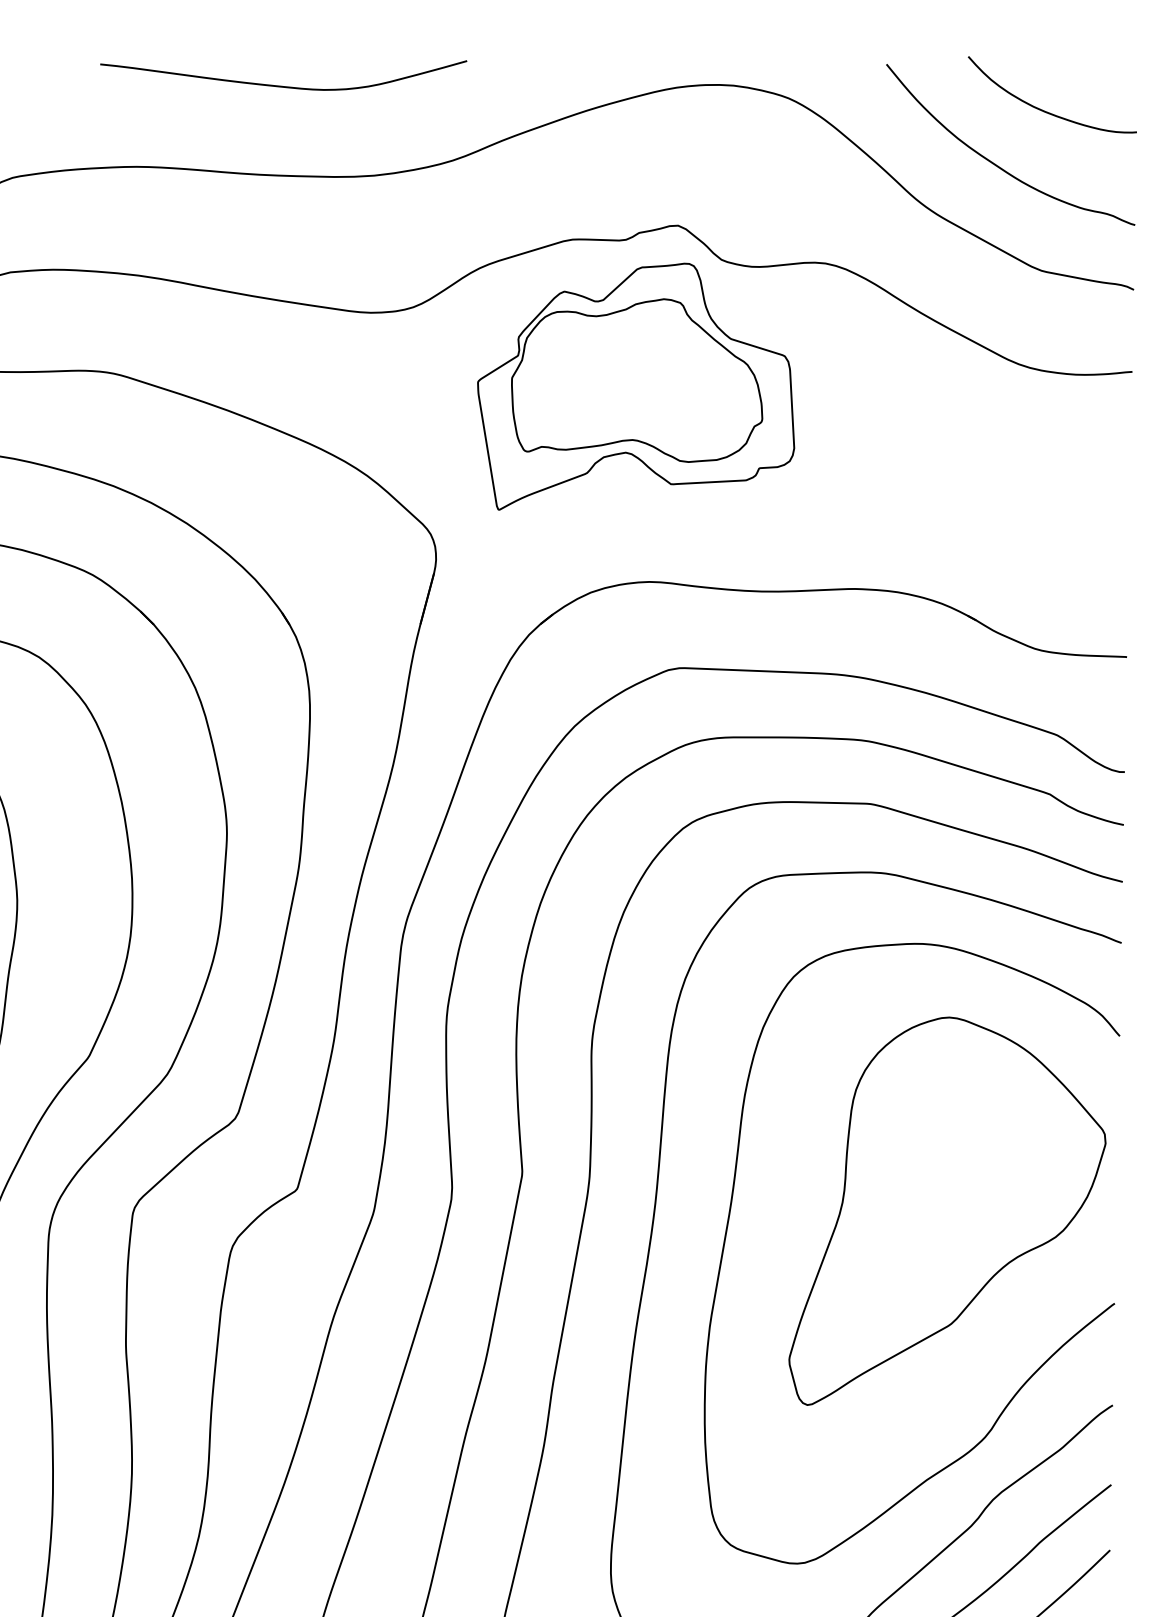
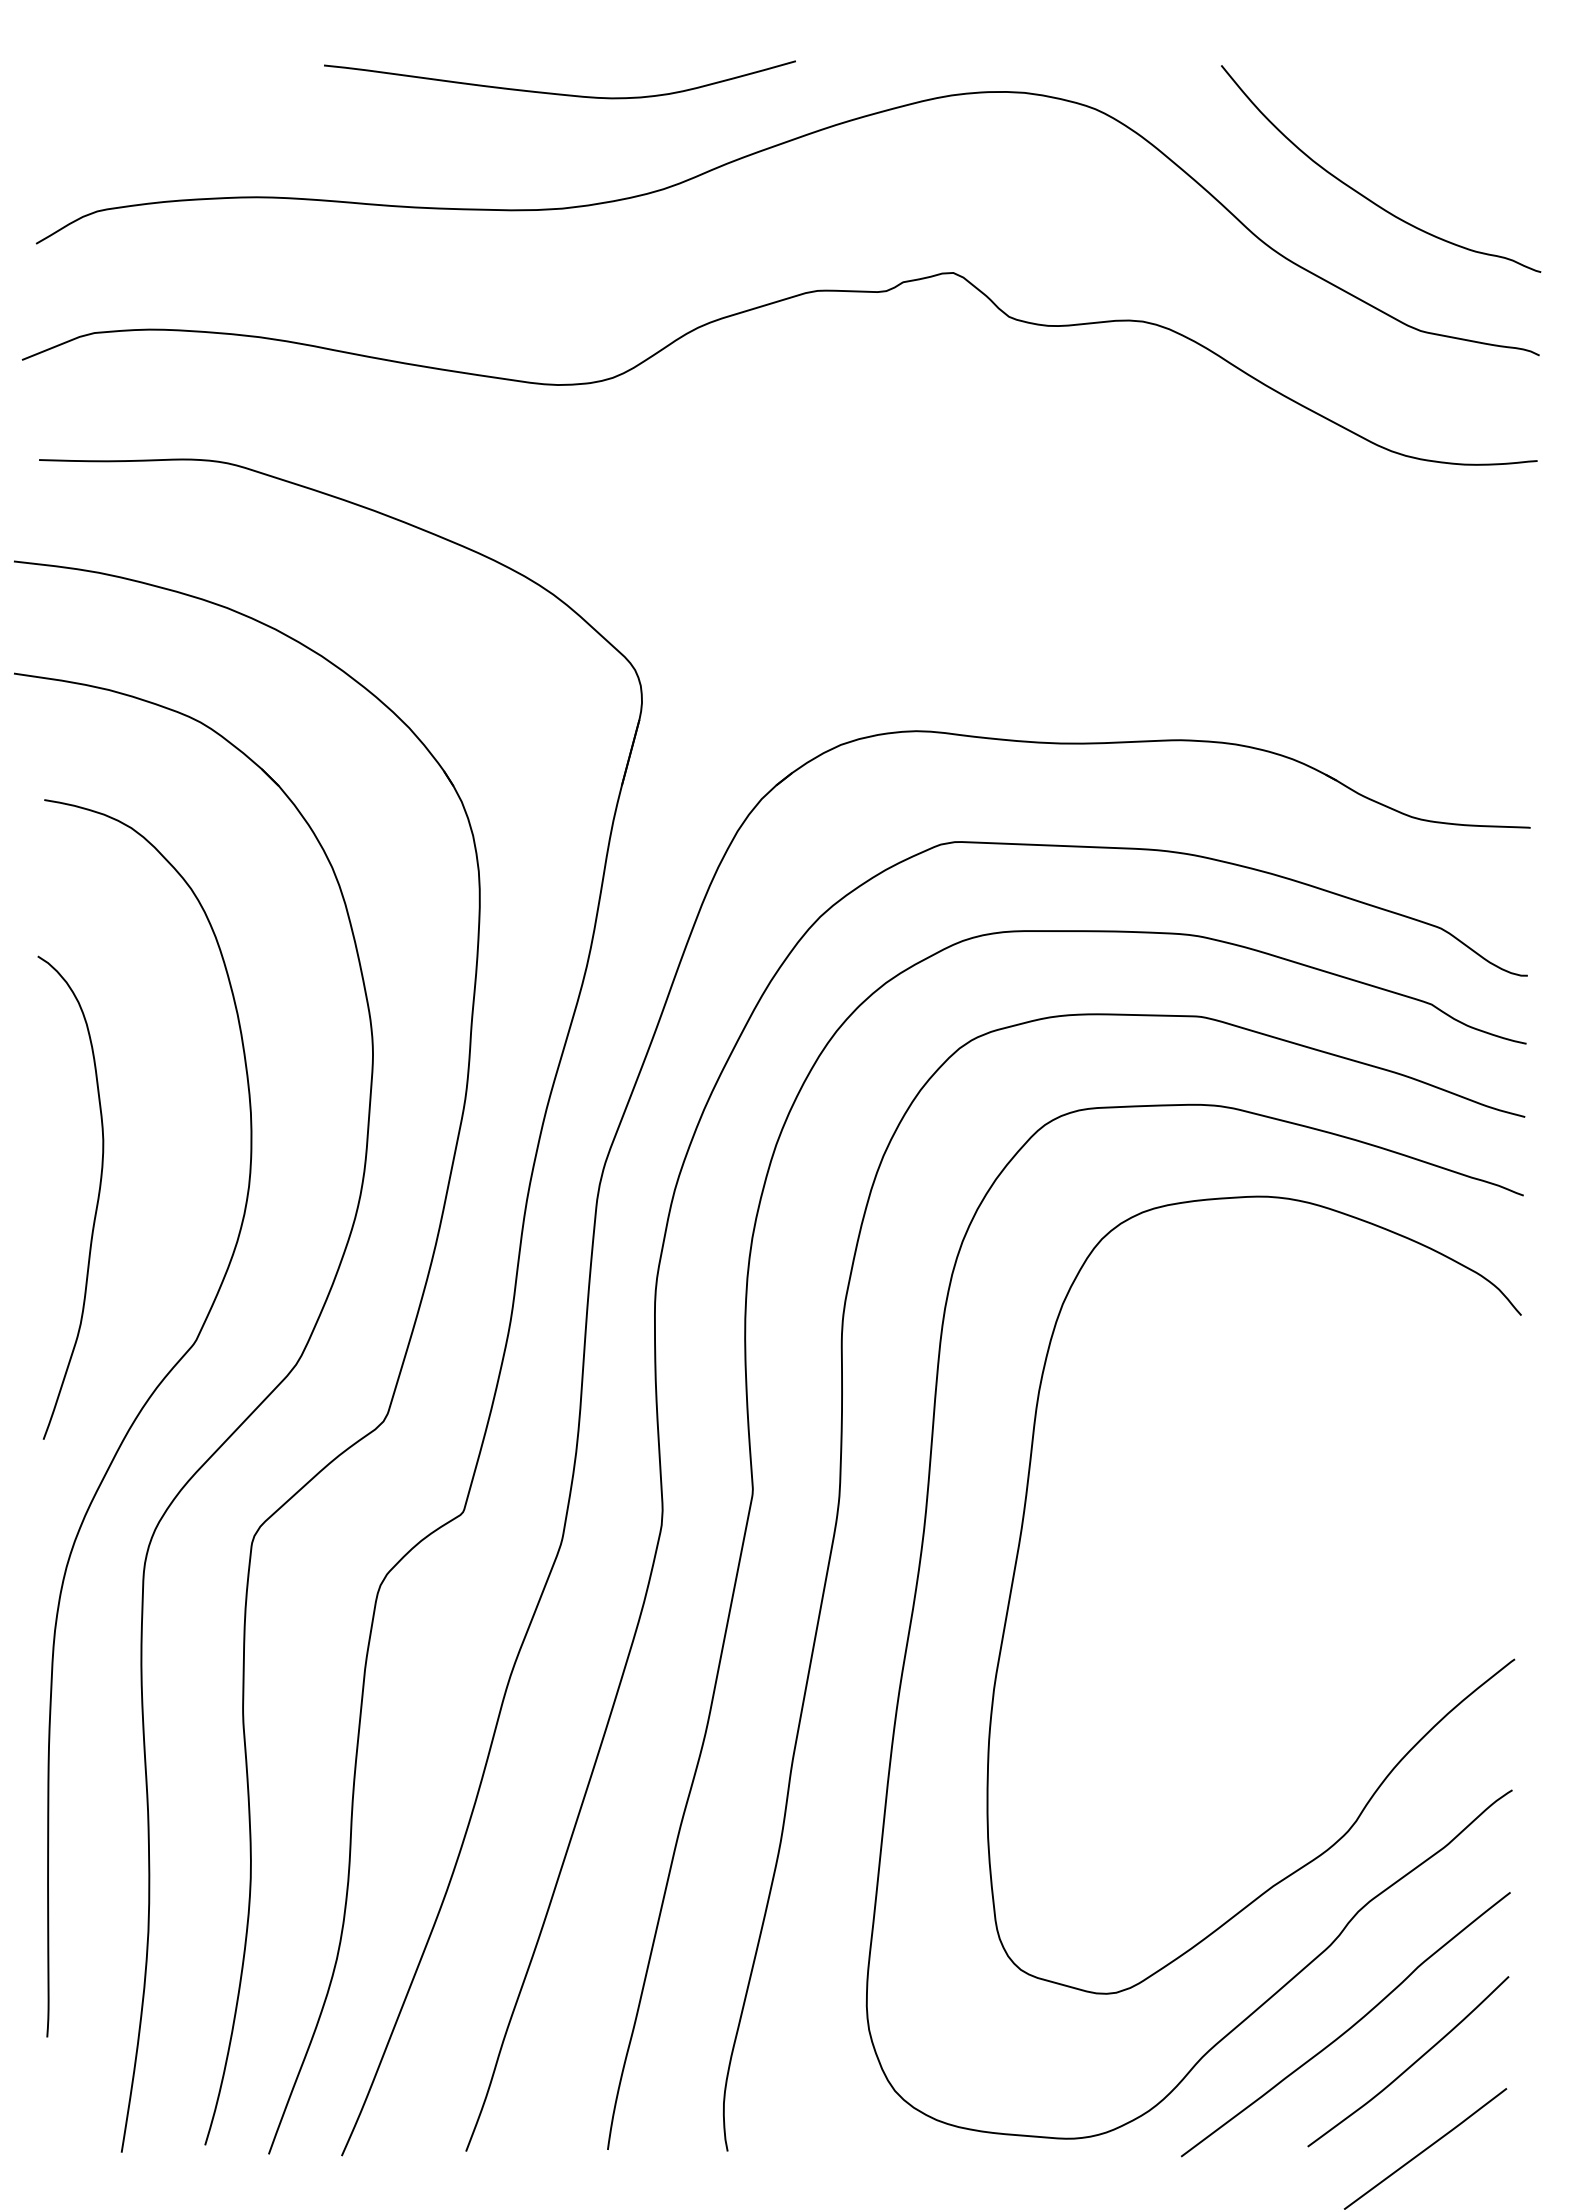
curve: (283, 86) -> (559, 93), moved
curve: (1047, 111) -> (1428, 126), removed
part: (636, 387) -> (899, 480), removed
part: (947, 1211) -> (1299, 1540), removed

